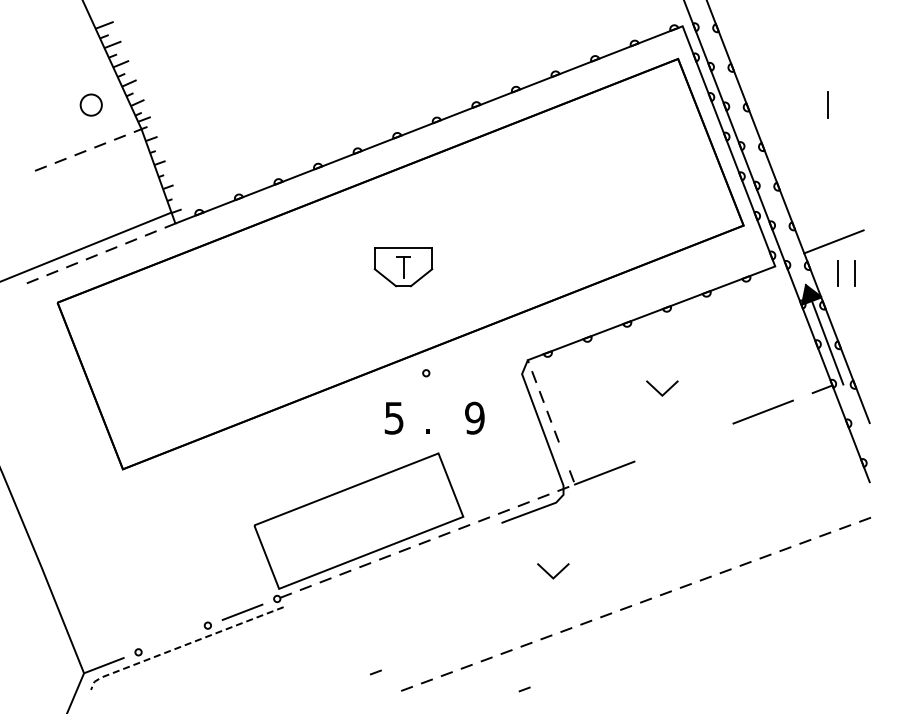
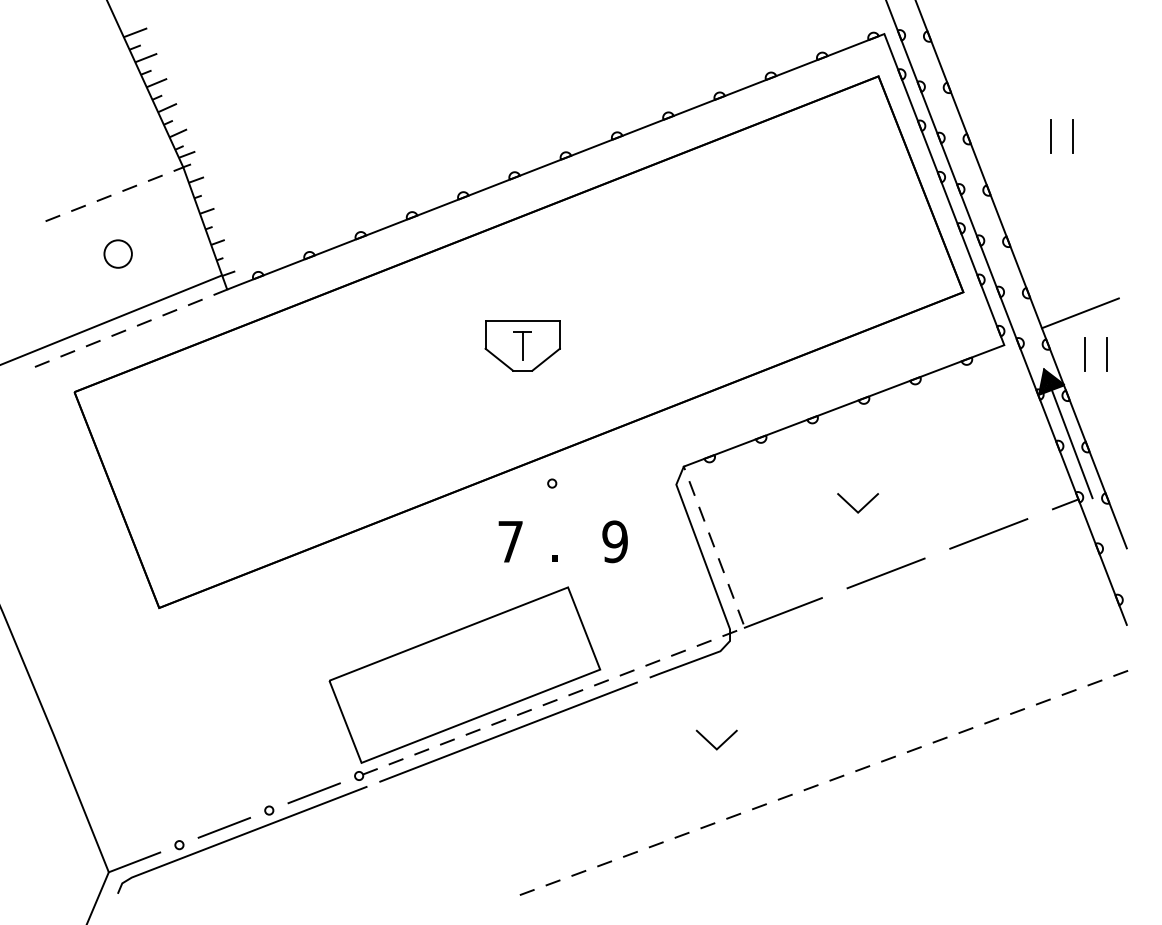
circle: (90, 104) -> (117, 253), moved
line: (811, 104) -> (1051, 135), added
text: (393, 418) -> (509, 542), 5 -> 7
line: (683, 442) -> (885, 573), added
line: (564, 456) -> (731, 591), added
line: (392, 564) -> (508, 731), added
line: (173, 638) -> (224, 827), added
line: (182, 646) -> (236, 837), dashed -> solid
line: (375, 672) -> (486, 871), removed
line: (524, 689) -> (679, 893), removed

